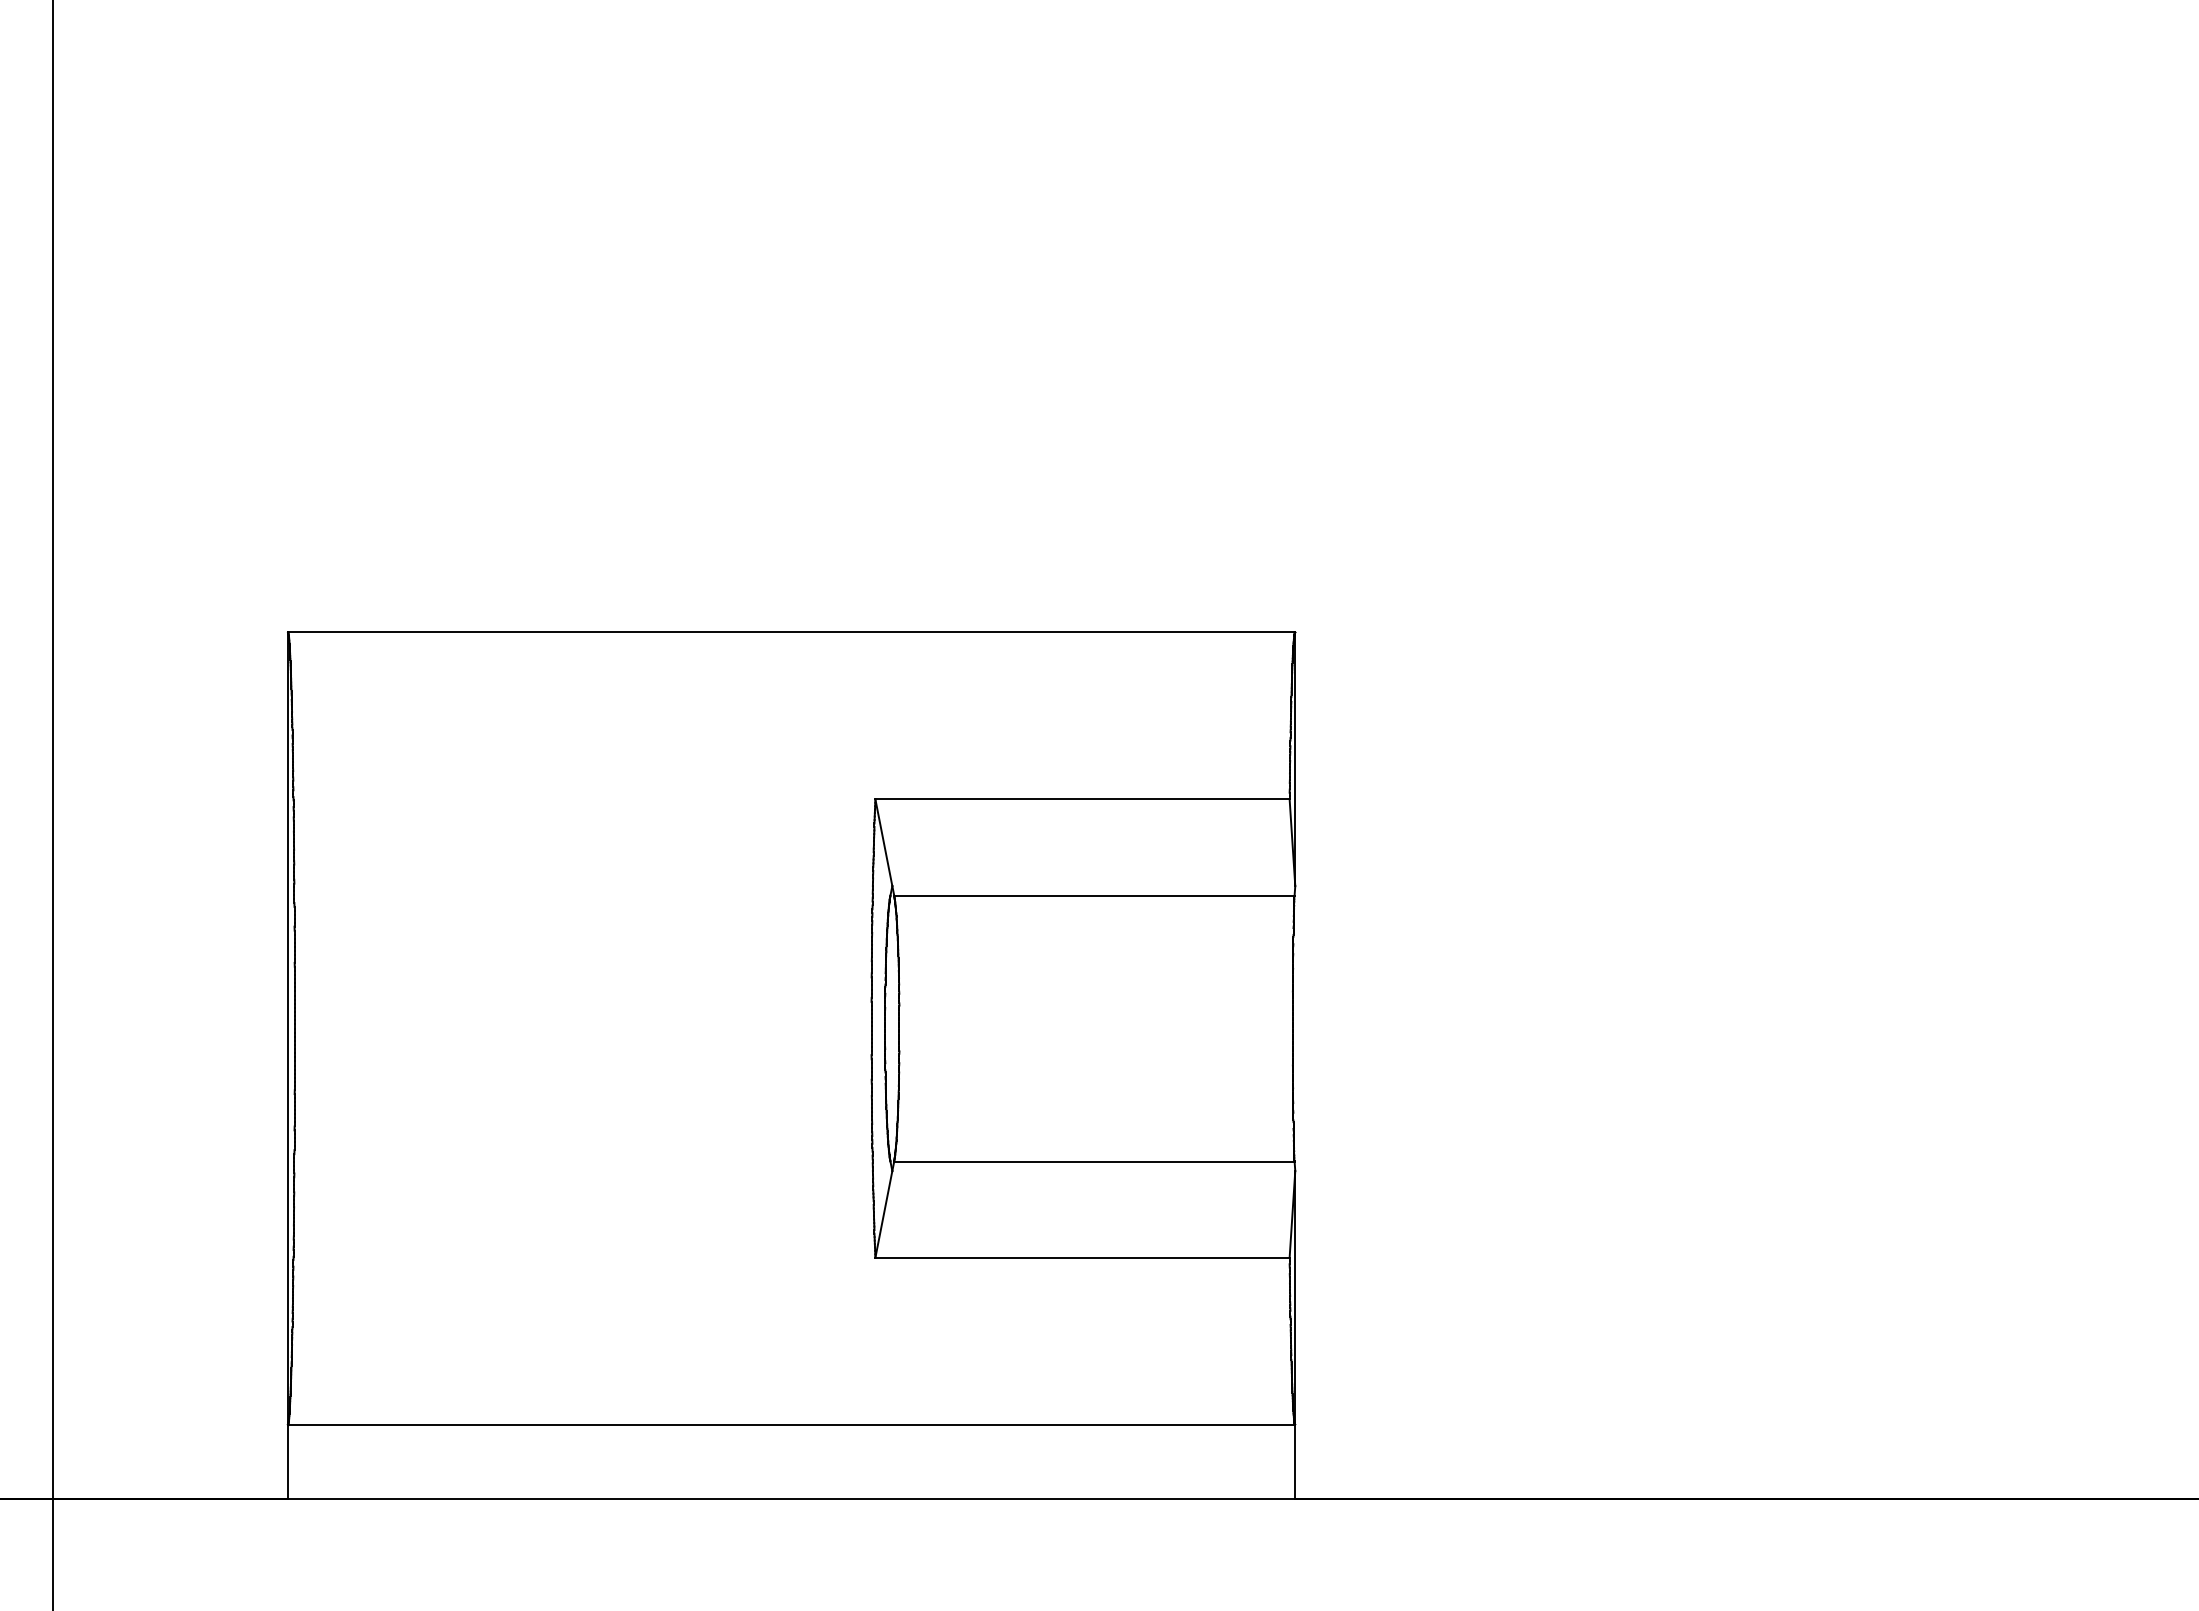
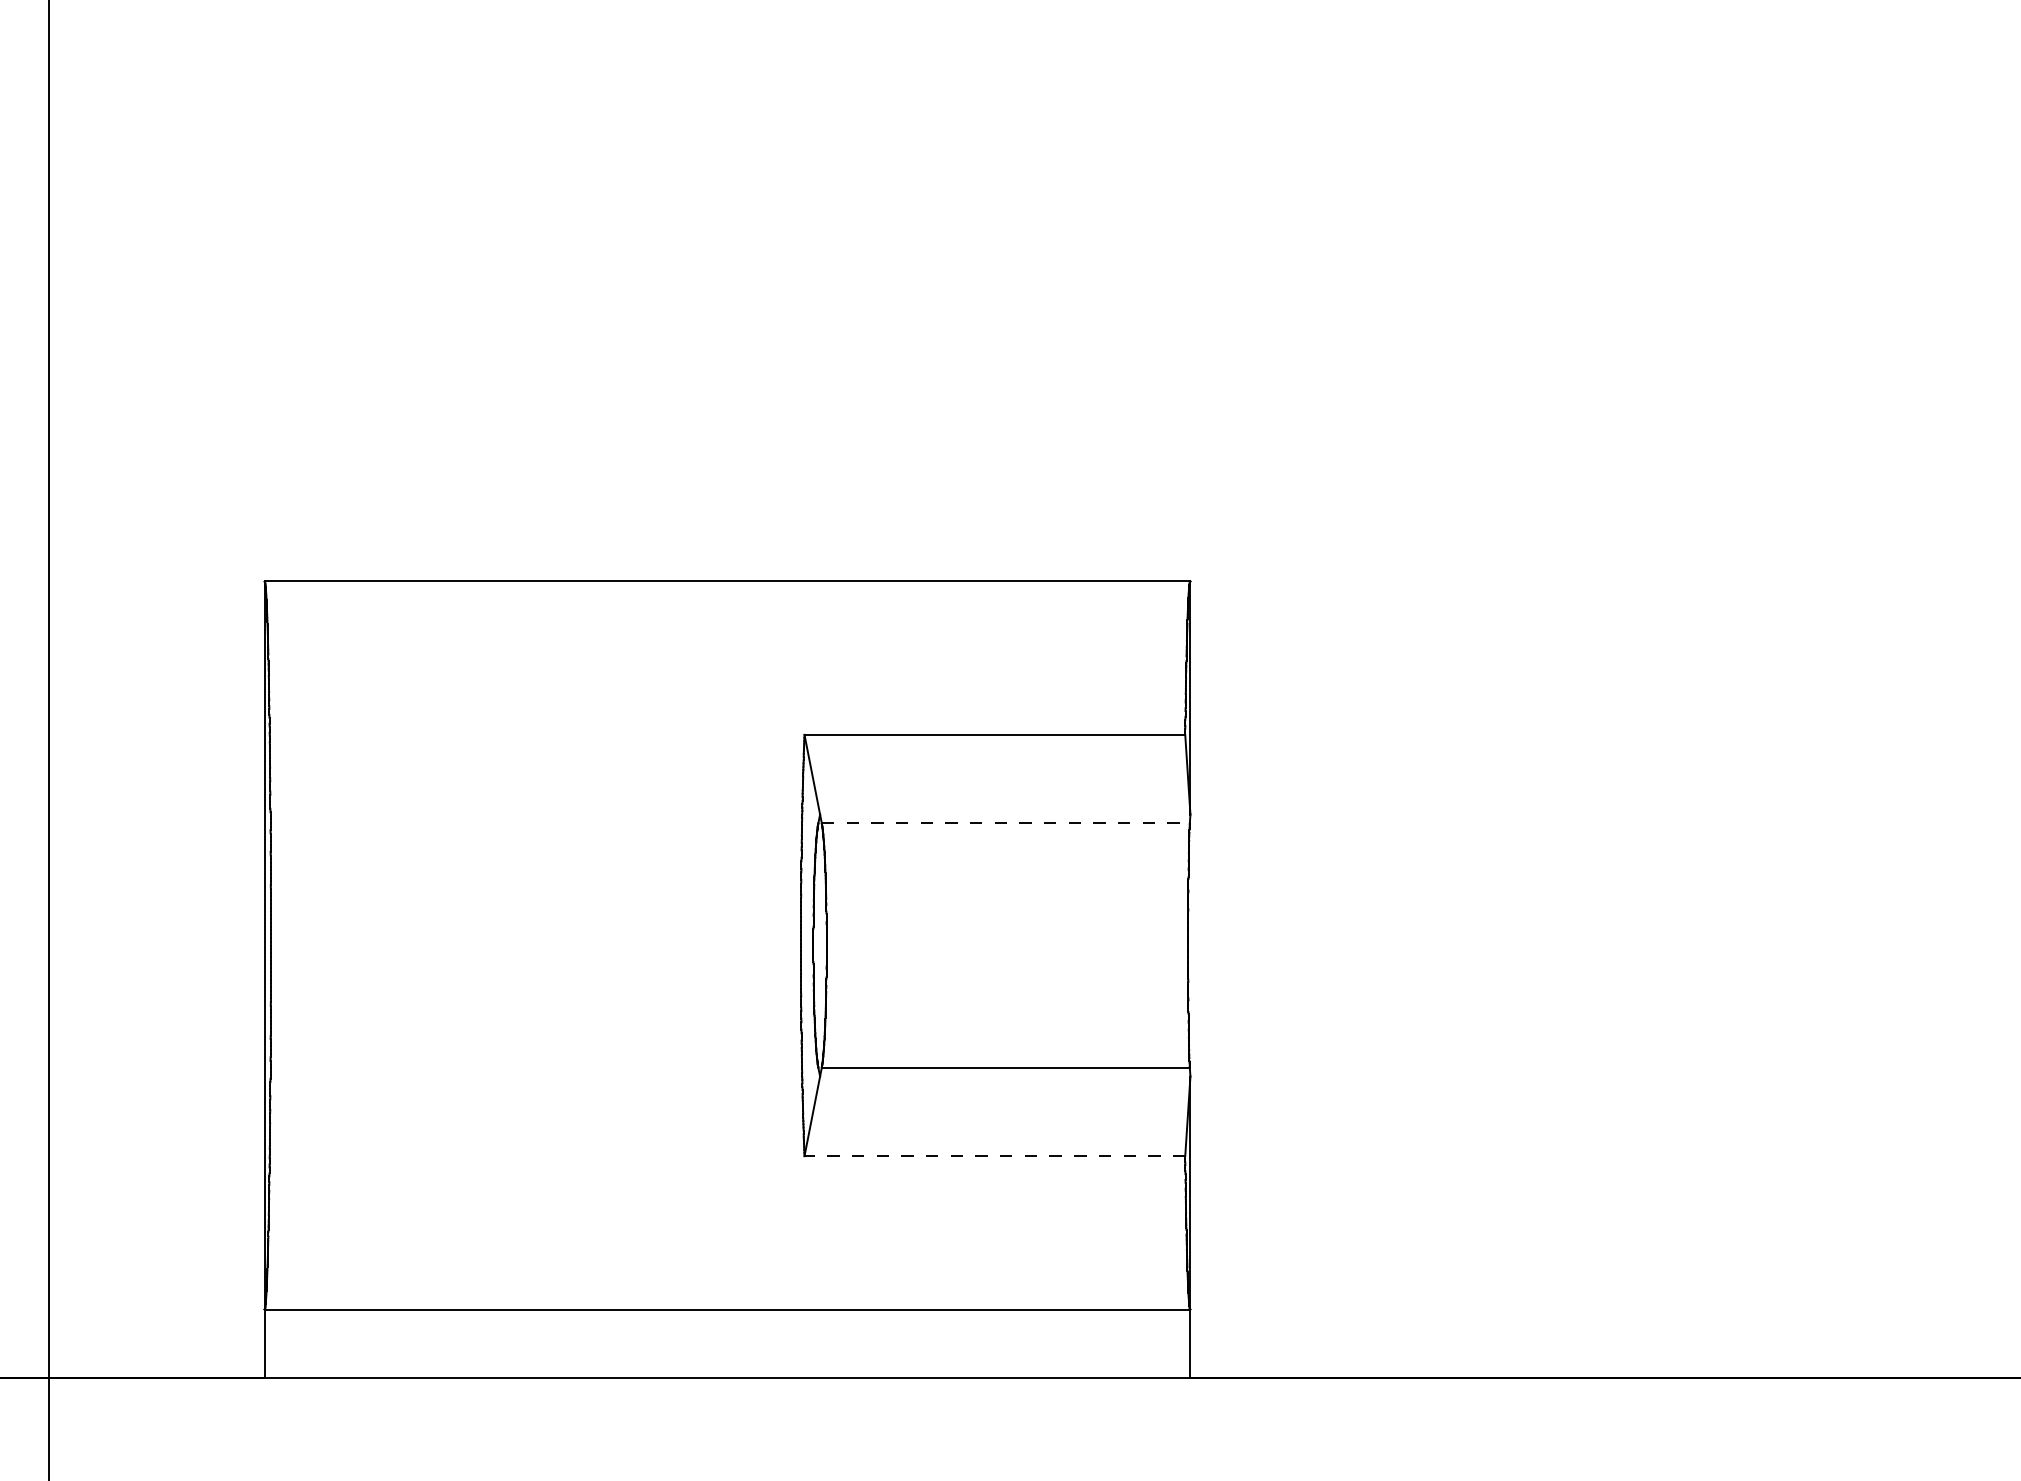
line: (1094, 895) -> (1005, 823), solid -> dashed
line: (1082, 1258) -> (994, 1156), solid -> dashed

